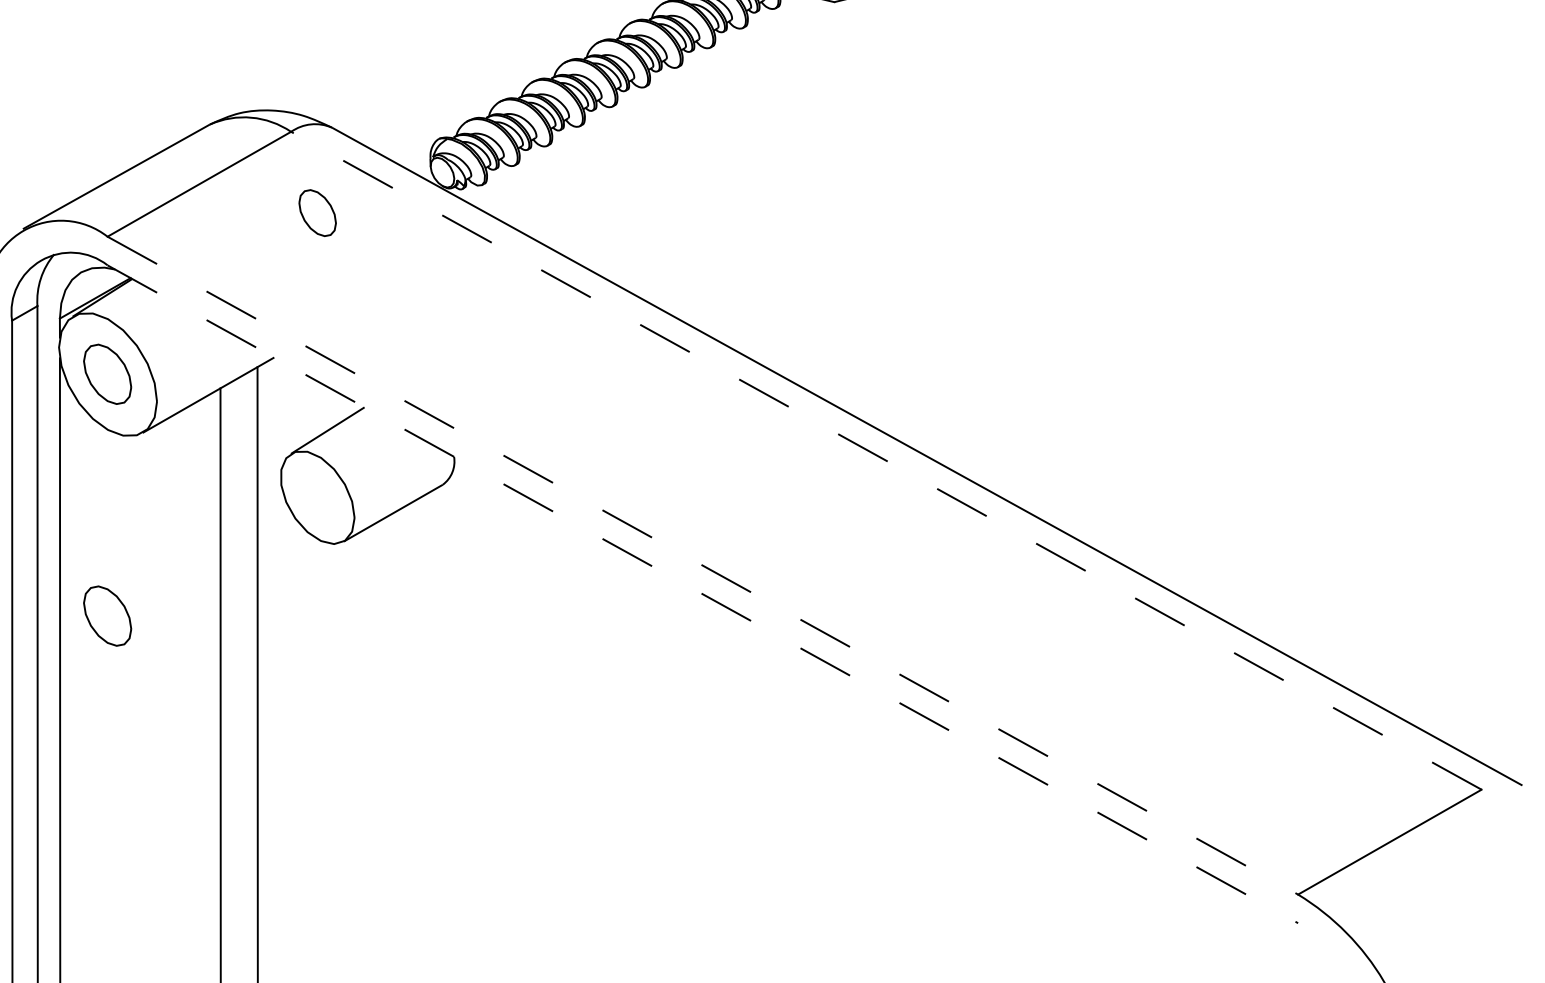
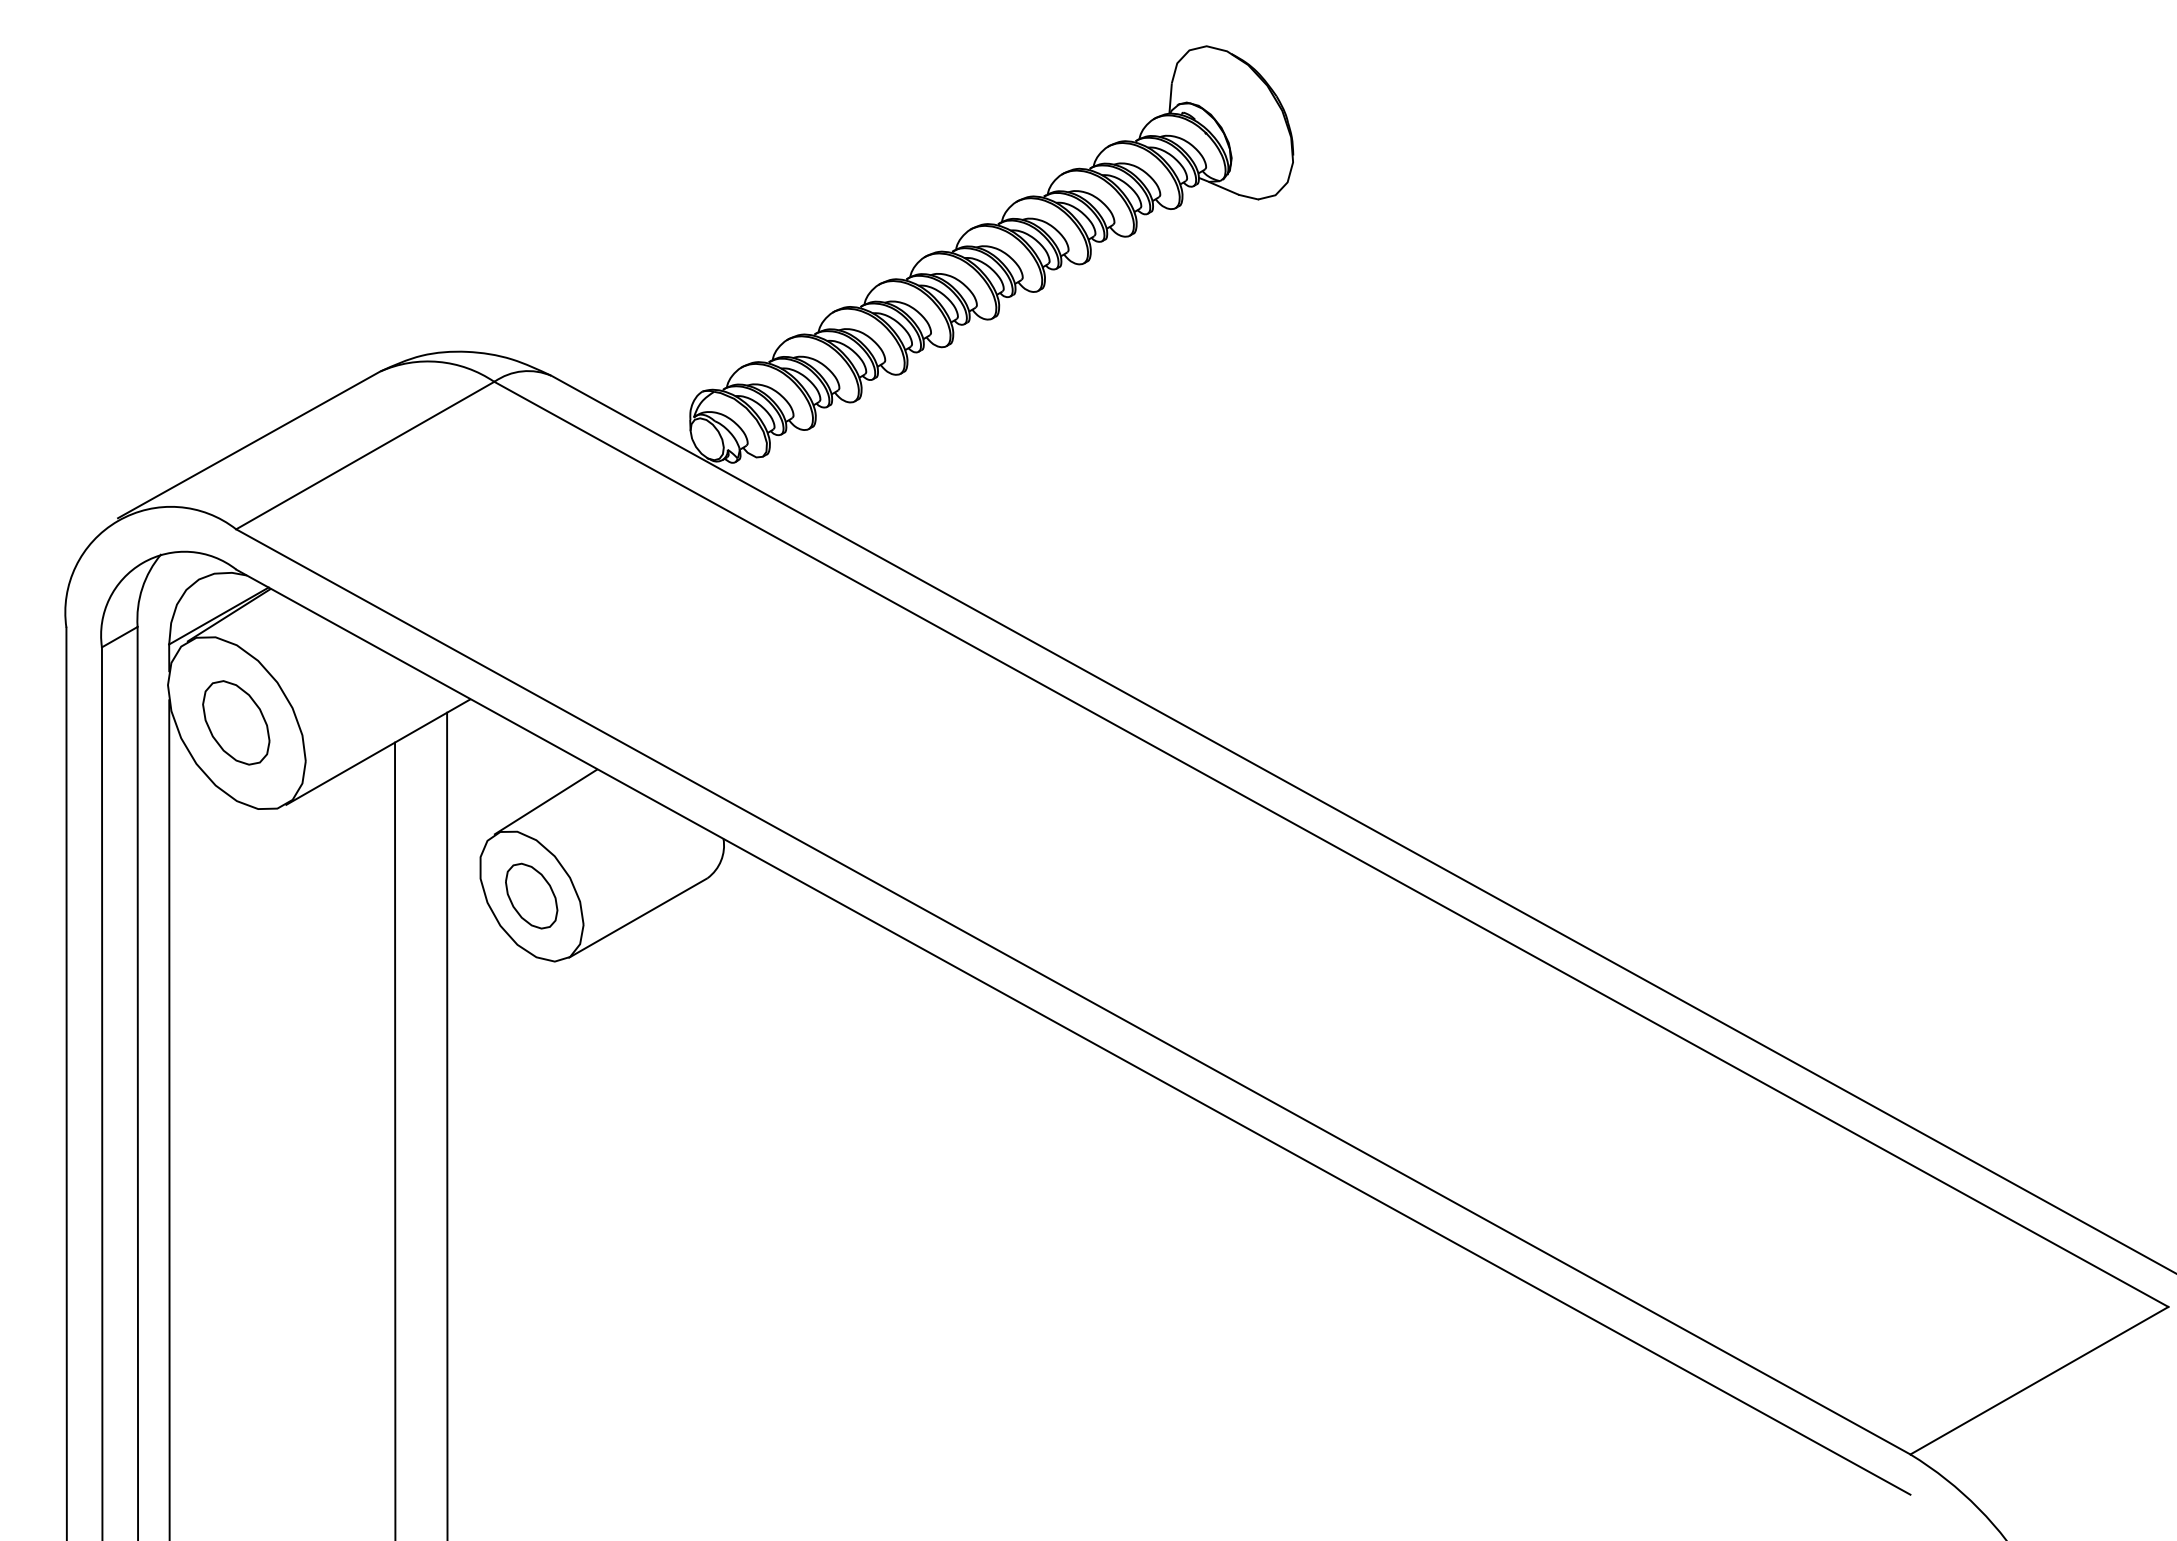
part: (317, 212) -> (531, 895), moved
line: (885, 460) -> (1330, 844), dashed -> solid
line: (702, 566) -> (1073, 992), dashed -> solid
line: (702, 594) -> (1073, 1032), dashed -> solid
part: (107, 615) -> (236, 1062), removed

